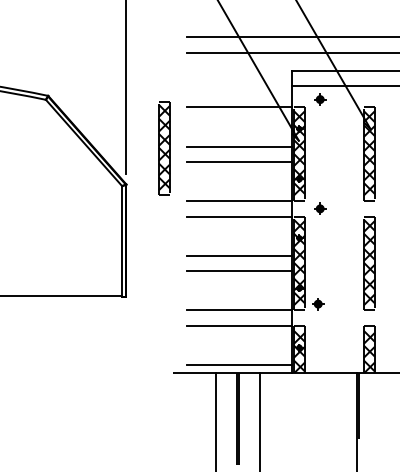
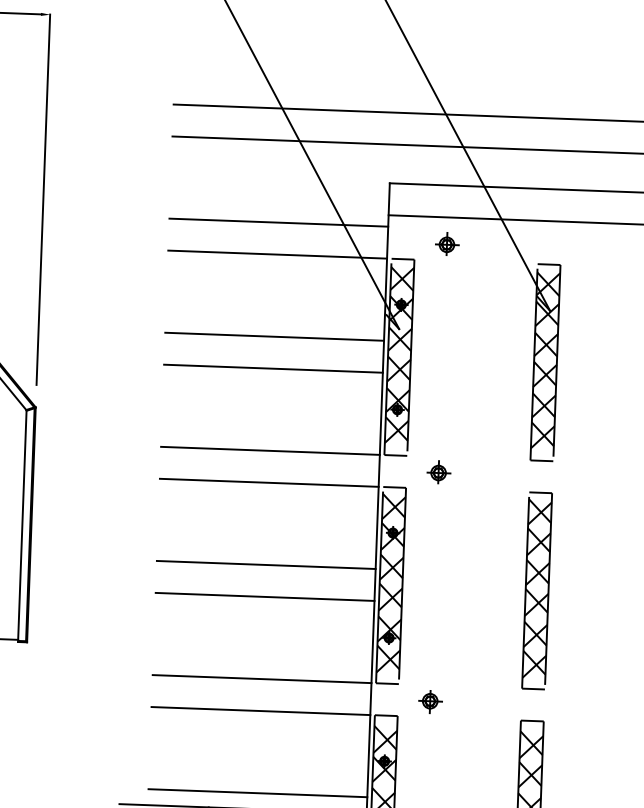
line: (239, 91) -> (278, 221), added
part: (164, 148) -> (117, 335), removed
part: (318, 304) -> (430, 702), moved

